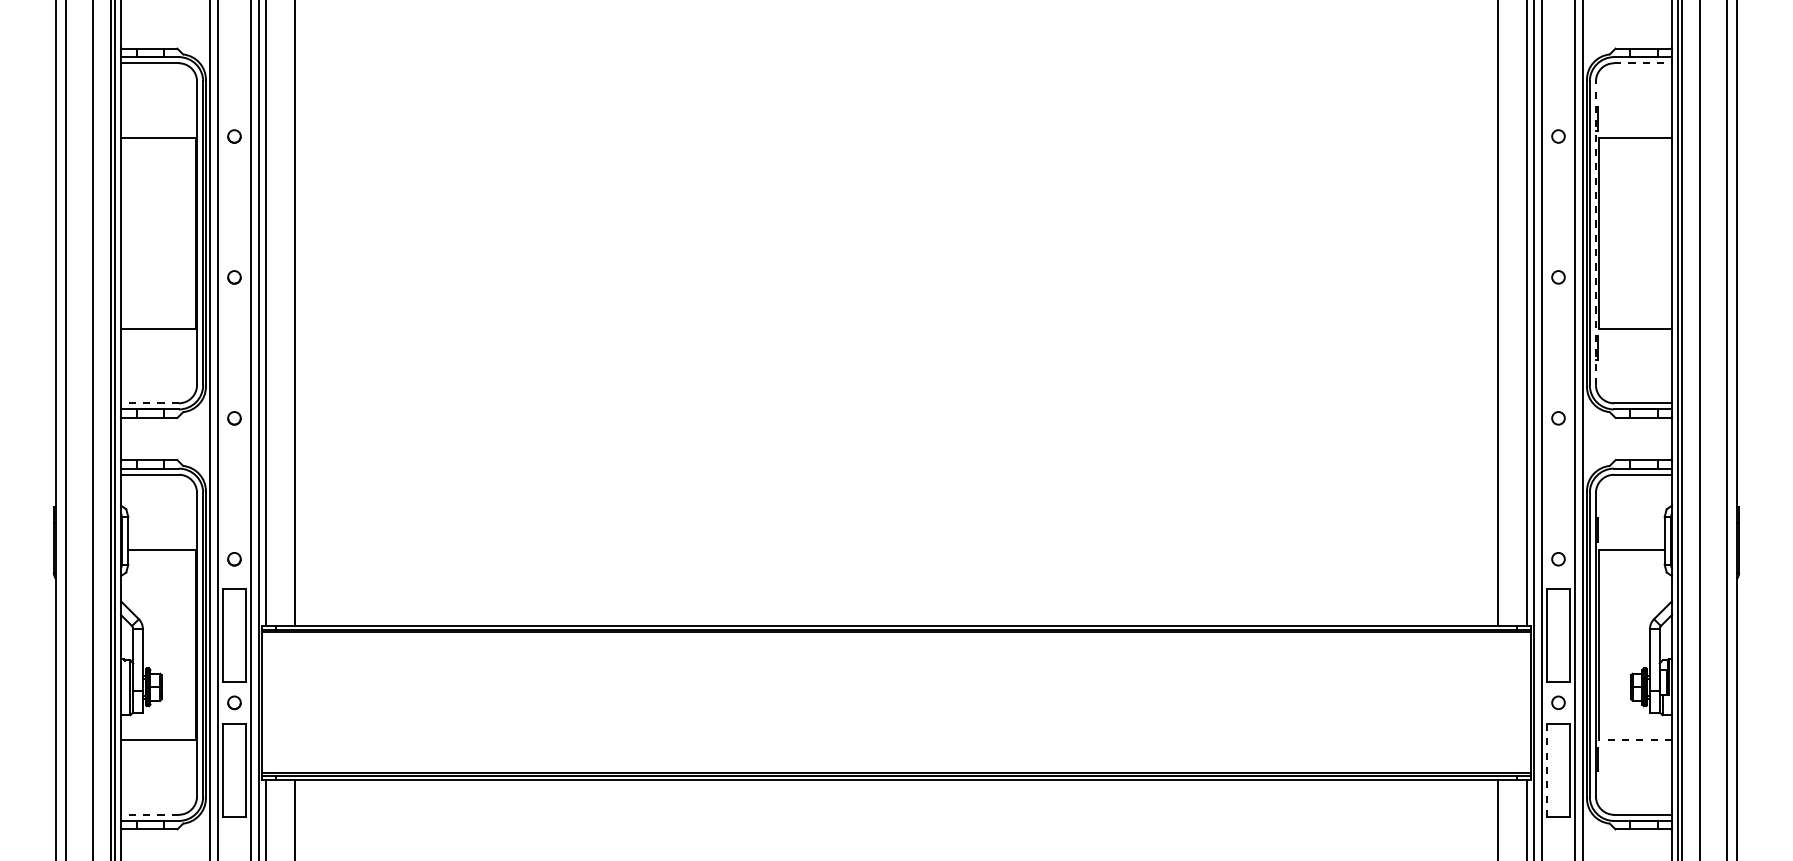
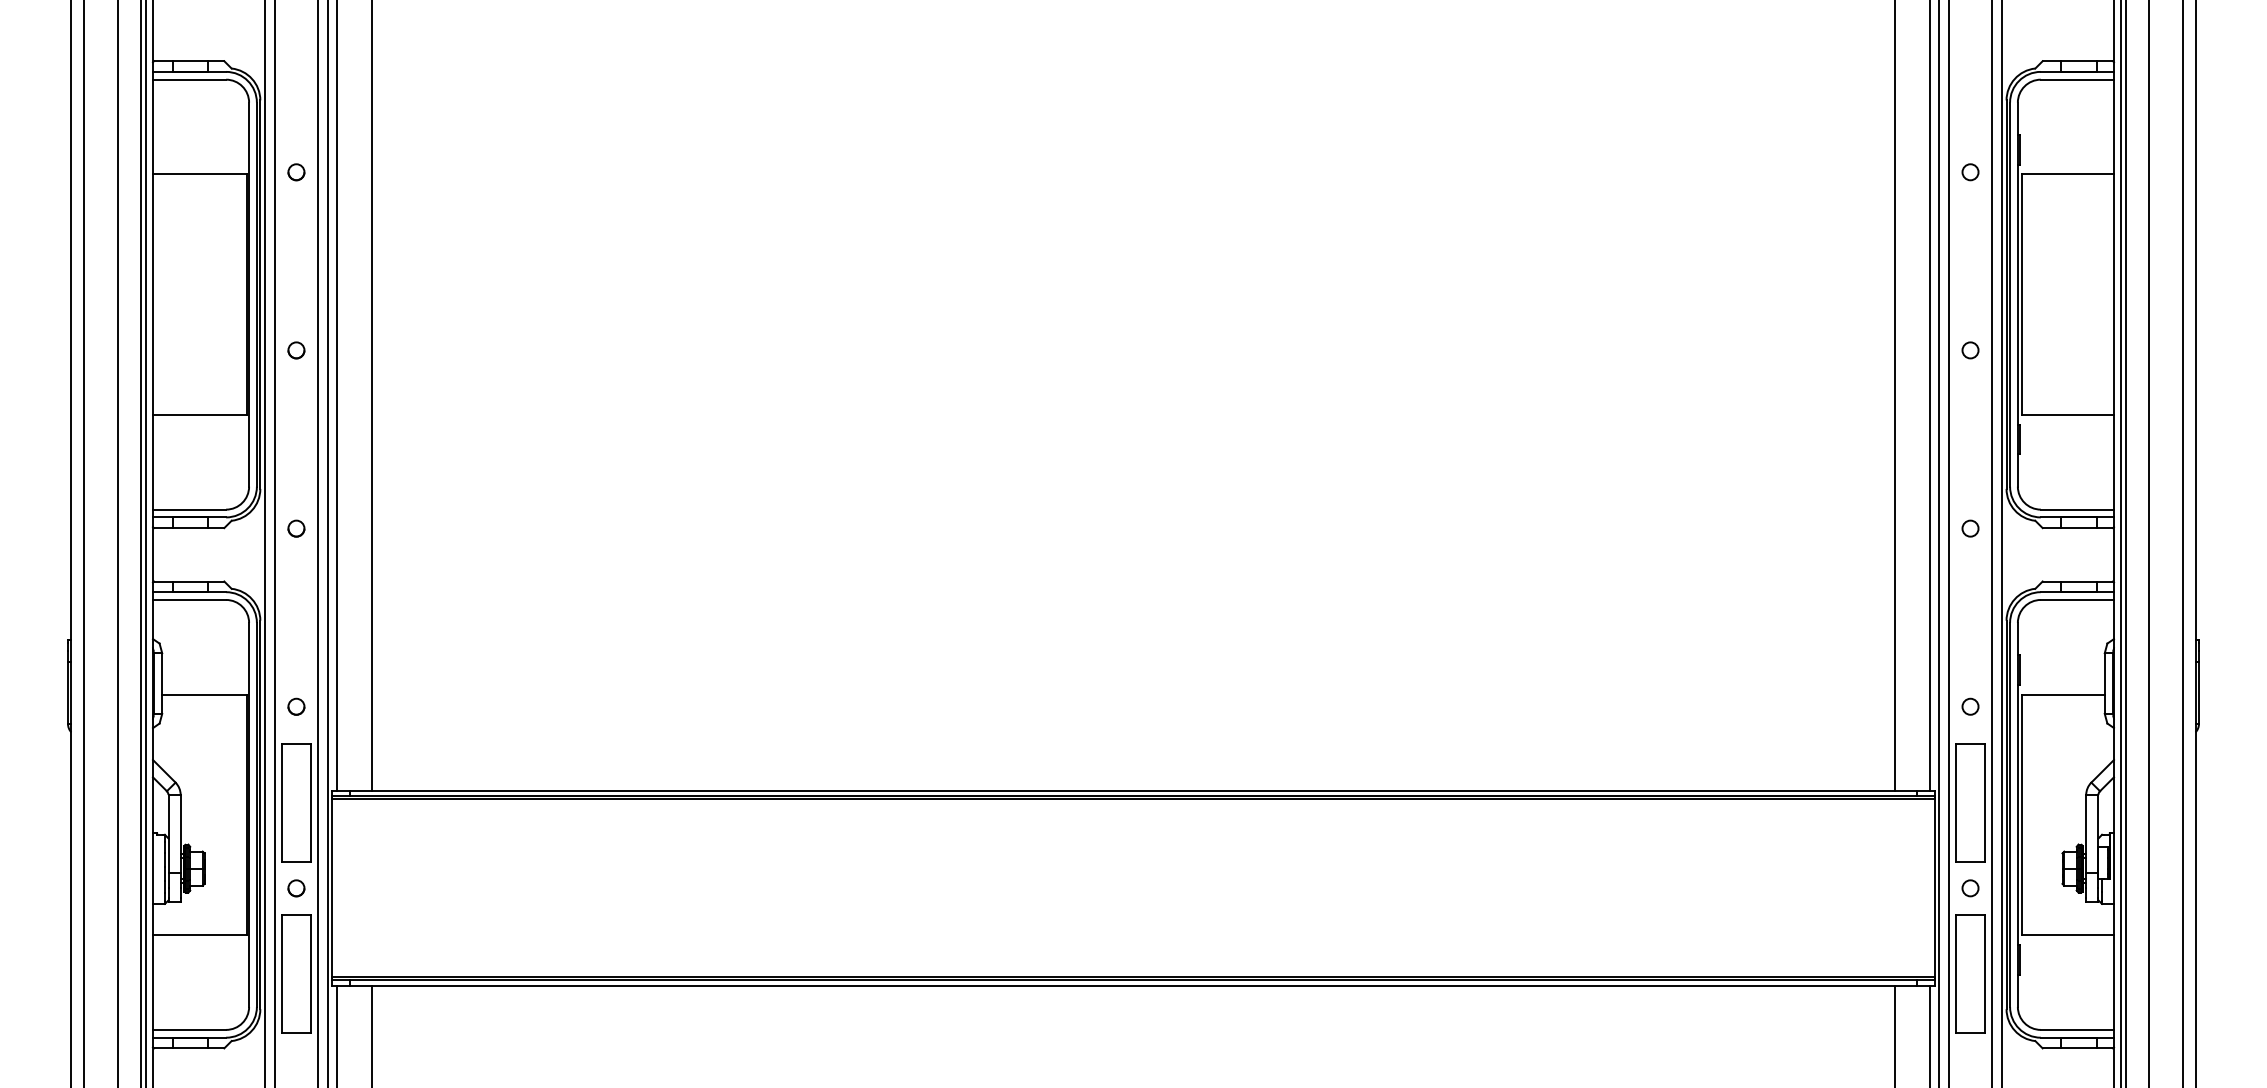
line: (1643, 63) -> (2077, 79), dashed -> solid
line: (1595, 233) -> (2017, 294), dashed -> solid
line: (149, 403) -> (189, 509), dashed -> solid
line: (1635, 740) -> (2067, 935), dashed -> solid
line: (1547, 770) -> (1956, 973), dashed -> solid
line: (149, 814) -> (189, 1029), dashed -> solid

